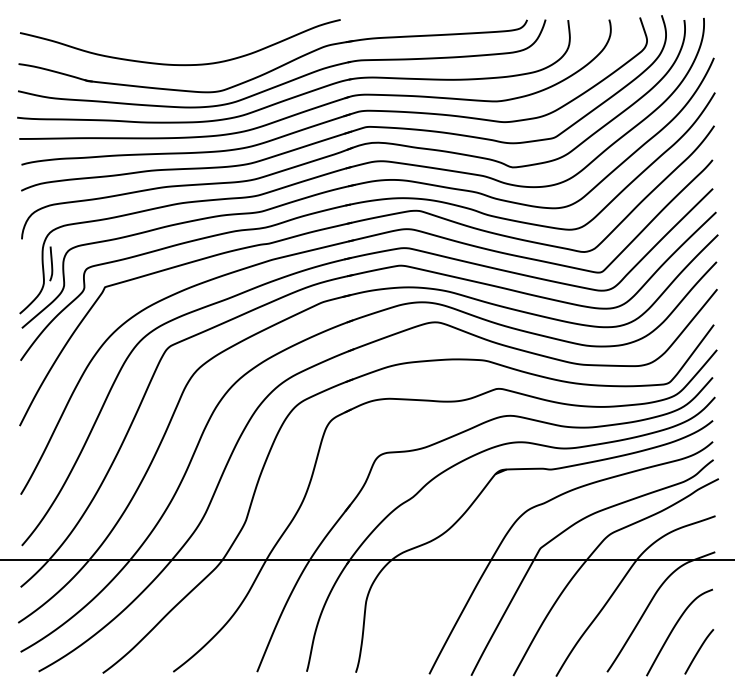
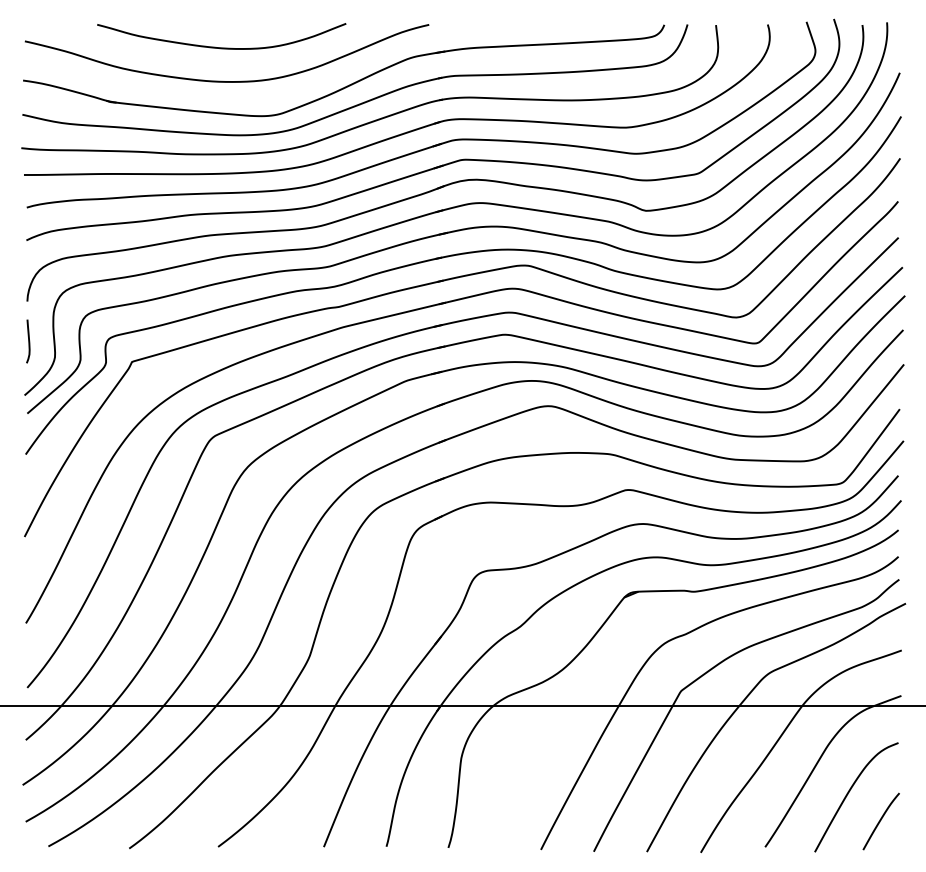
curve: (175, 37) -> (221, 47), added
curve: (51, 263) -> (28, 341), moved

